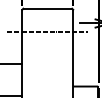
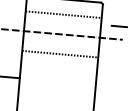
line: (47, 18) -> (63, 14), added
line: (47, 45) -> (59, 54), added

